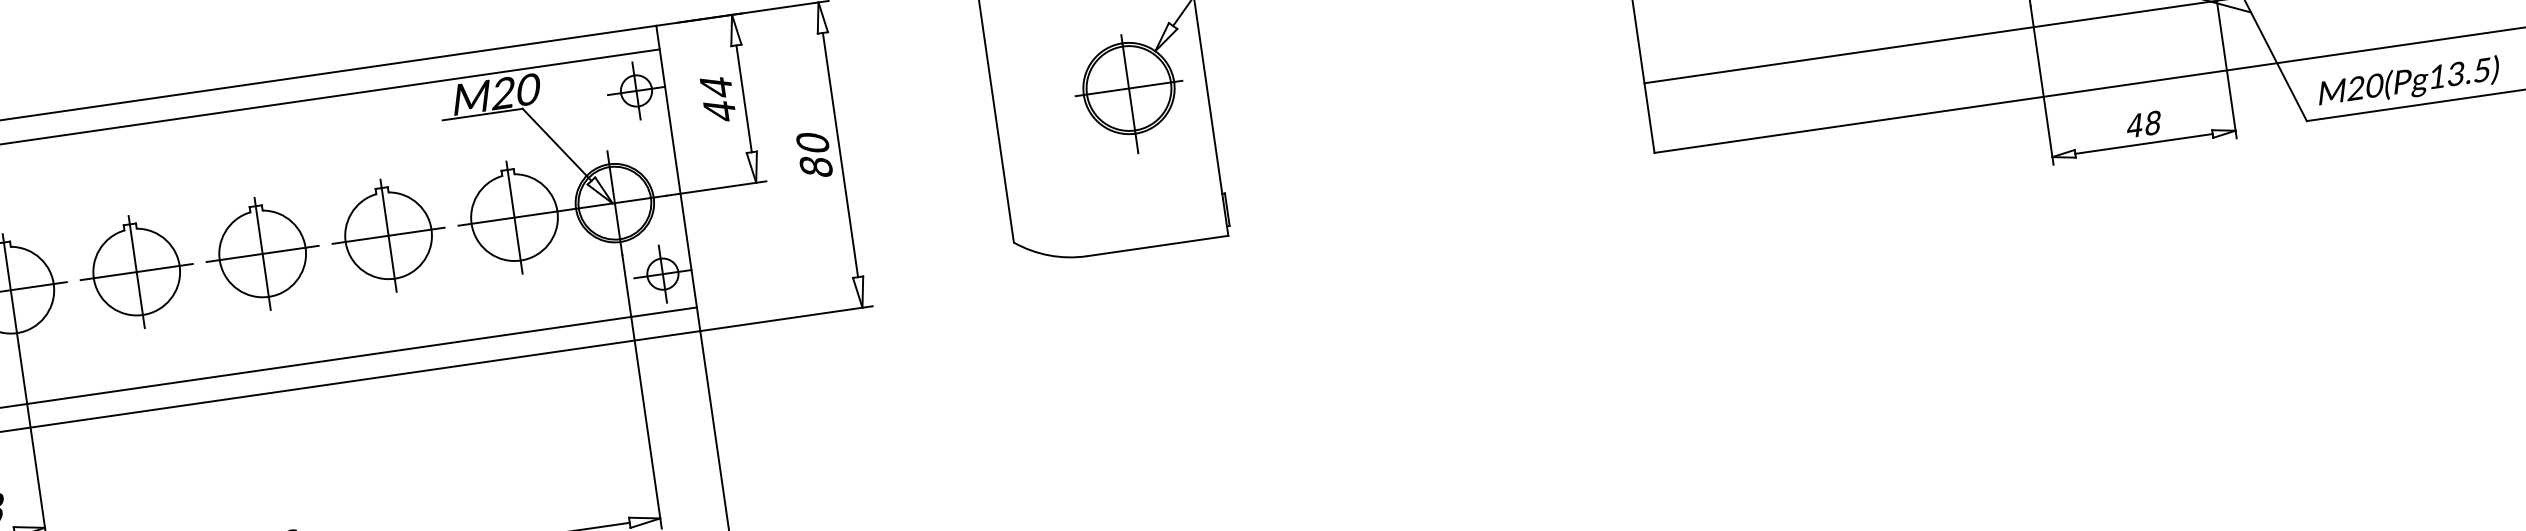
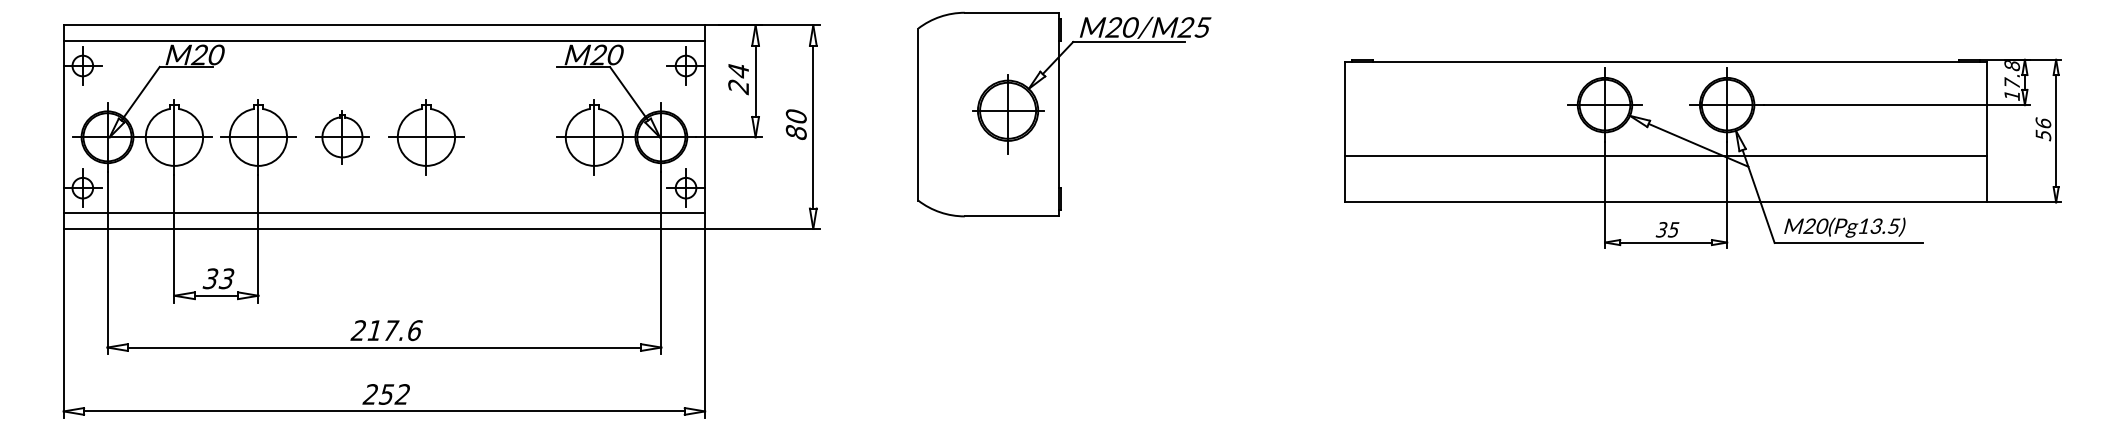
text: (719, 111) -> (738, 87), 44 -> 24
text: (2143, 124) -> (1667, 229), 48 -> 35
part: (388, 236) -> (510, 137), removed
part: (136, 272) -> (342, 137), size x0.7

